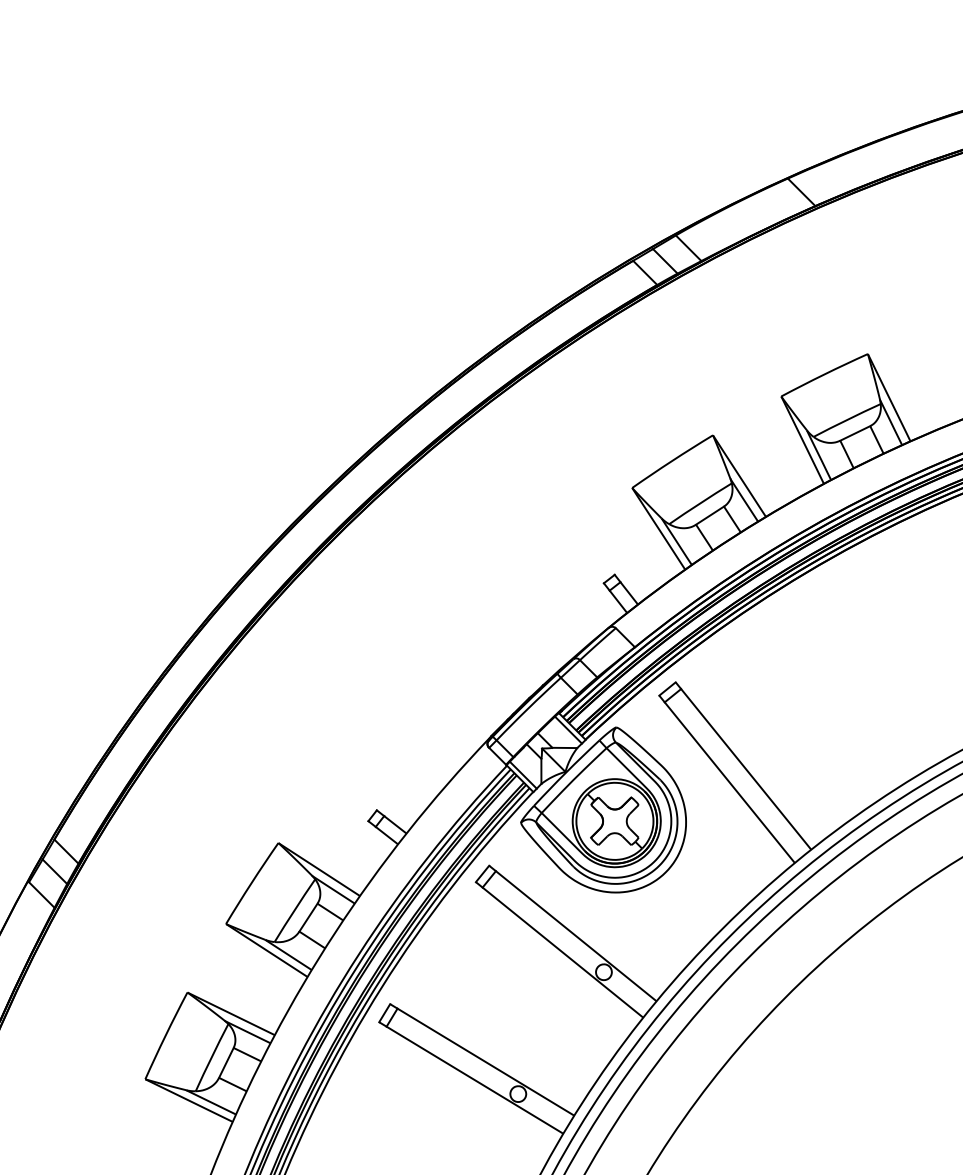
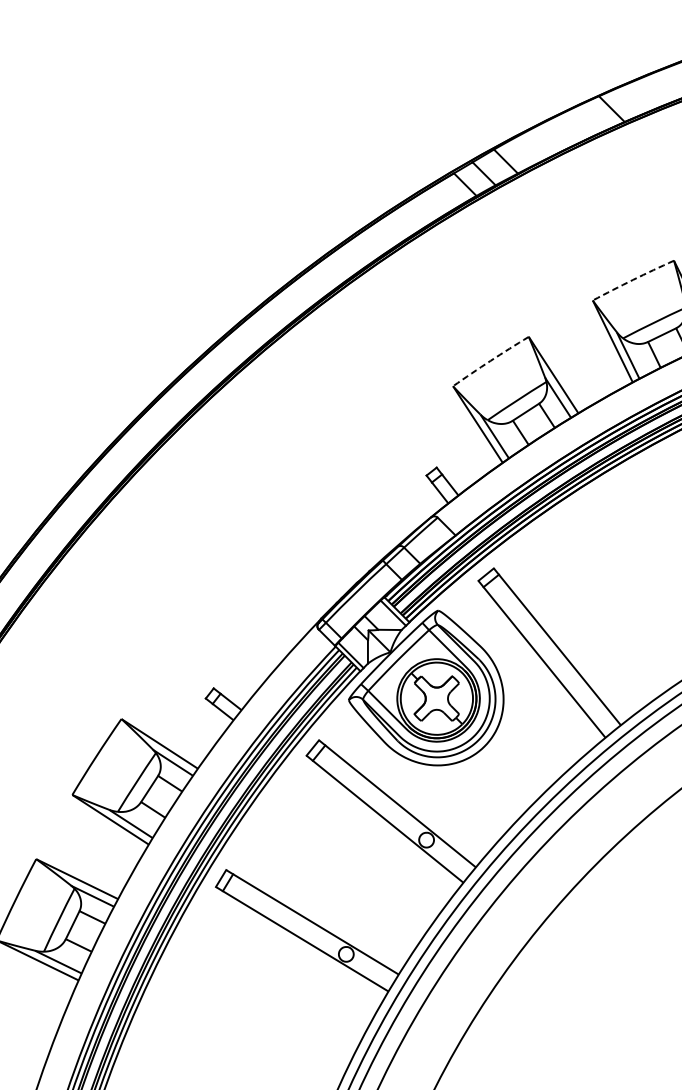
arc: (824, 374) -> (633, 279), solid -> dashed
arc: (672, 460) -> (490, 360), solid -> dashed

